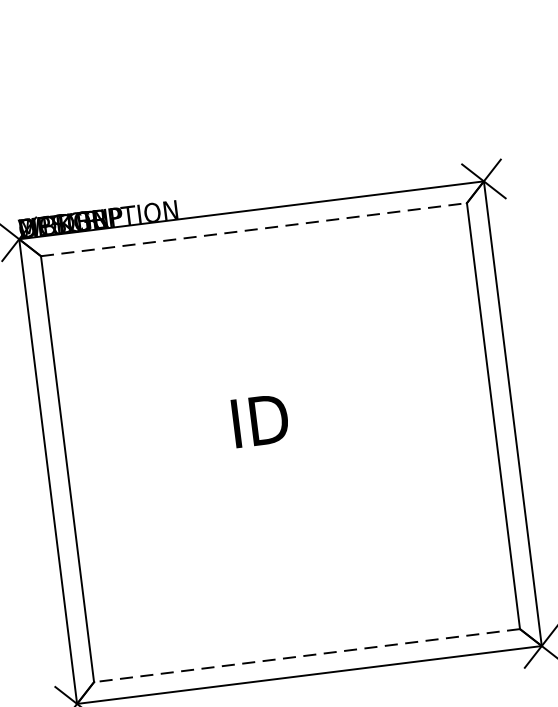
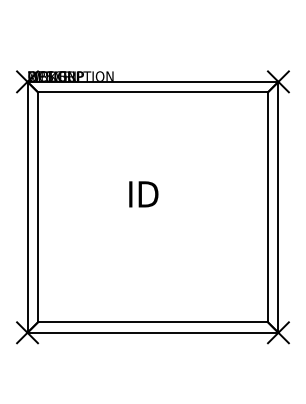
line: (254, 229) -> (153, 92), dashed -> solid
line: (306, 656) -> (152, 322), dashed -> solid

